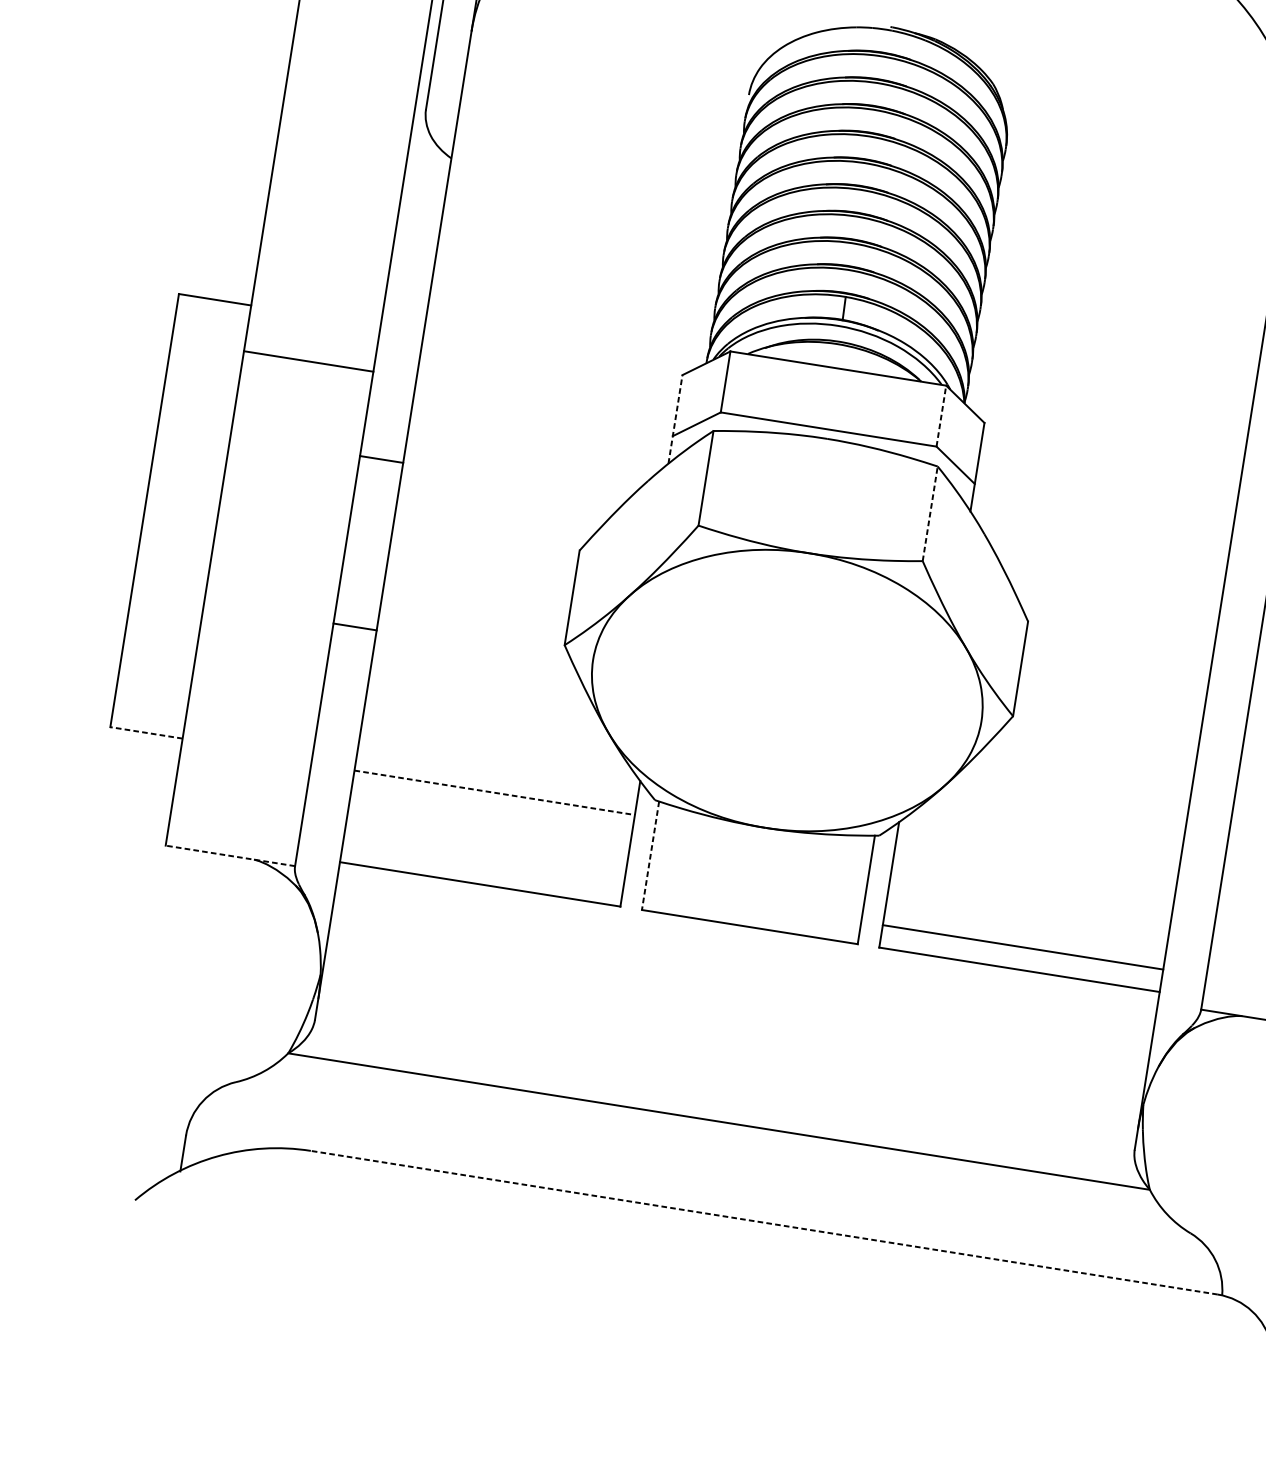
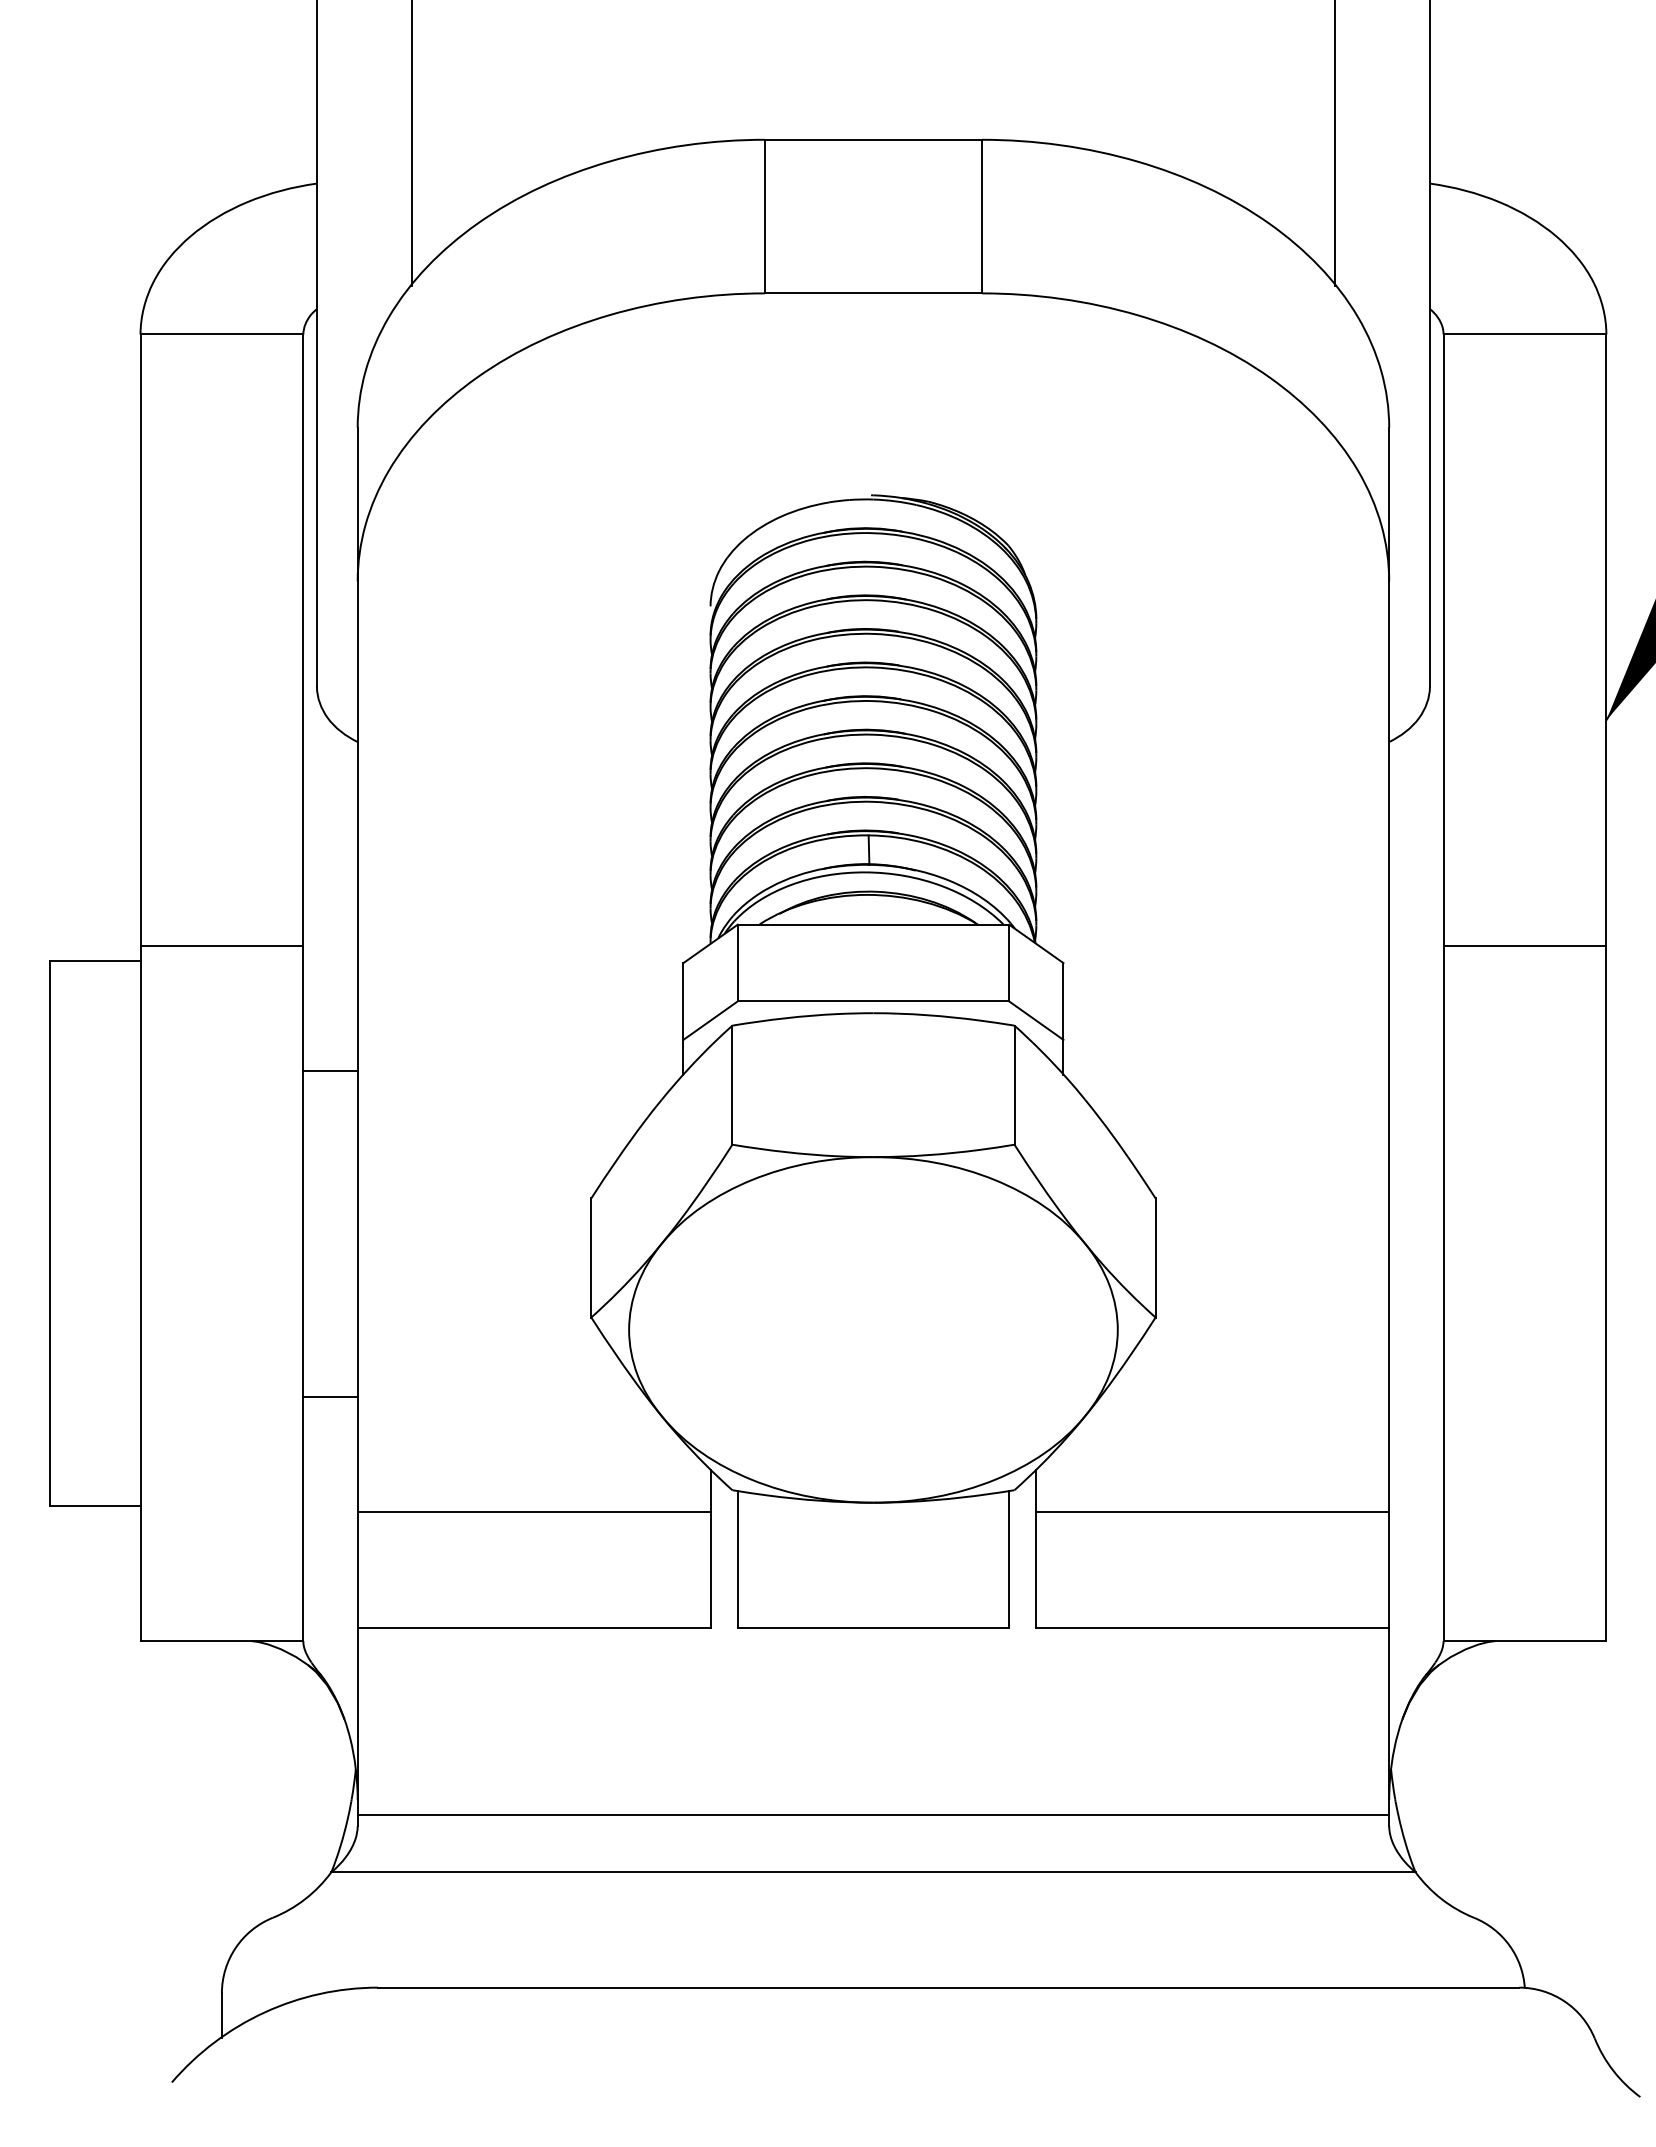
line: (308, 361) -> (221, 946), moved
line: (941, 415) -> (1009, 962), dashed -> solid
line: (675, 419) -> (683, 1018), dashed -> solid
line: (381, 459) -> (330, 1071), moved
line: (930, 514) -> (1014, 1085), dashed -> solid
line: (355, 626) -> (330, 1396), moved
line: (146, 732) -> (94, 1506), dashed -> solid
line: (494, 792) -> (534, 1512), dashed -> solid
line: (650, 855) -> (737, 1559), dashed -> solid
line: (229, 856) -> (221, 1641), dashed -> solid
line: (1022, 947) -> (1212, 1512), moved
line: (726, 1075) -> (873, 1814), added
line: (764, 1222) -> (948, 1987), dashed -> solid

